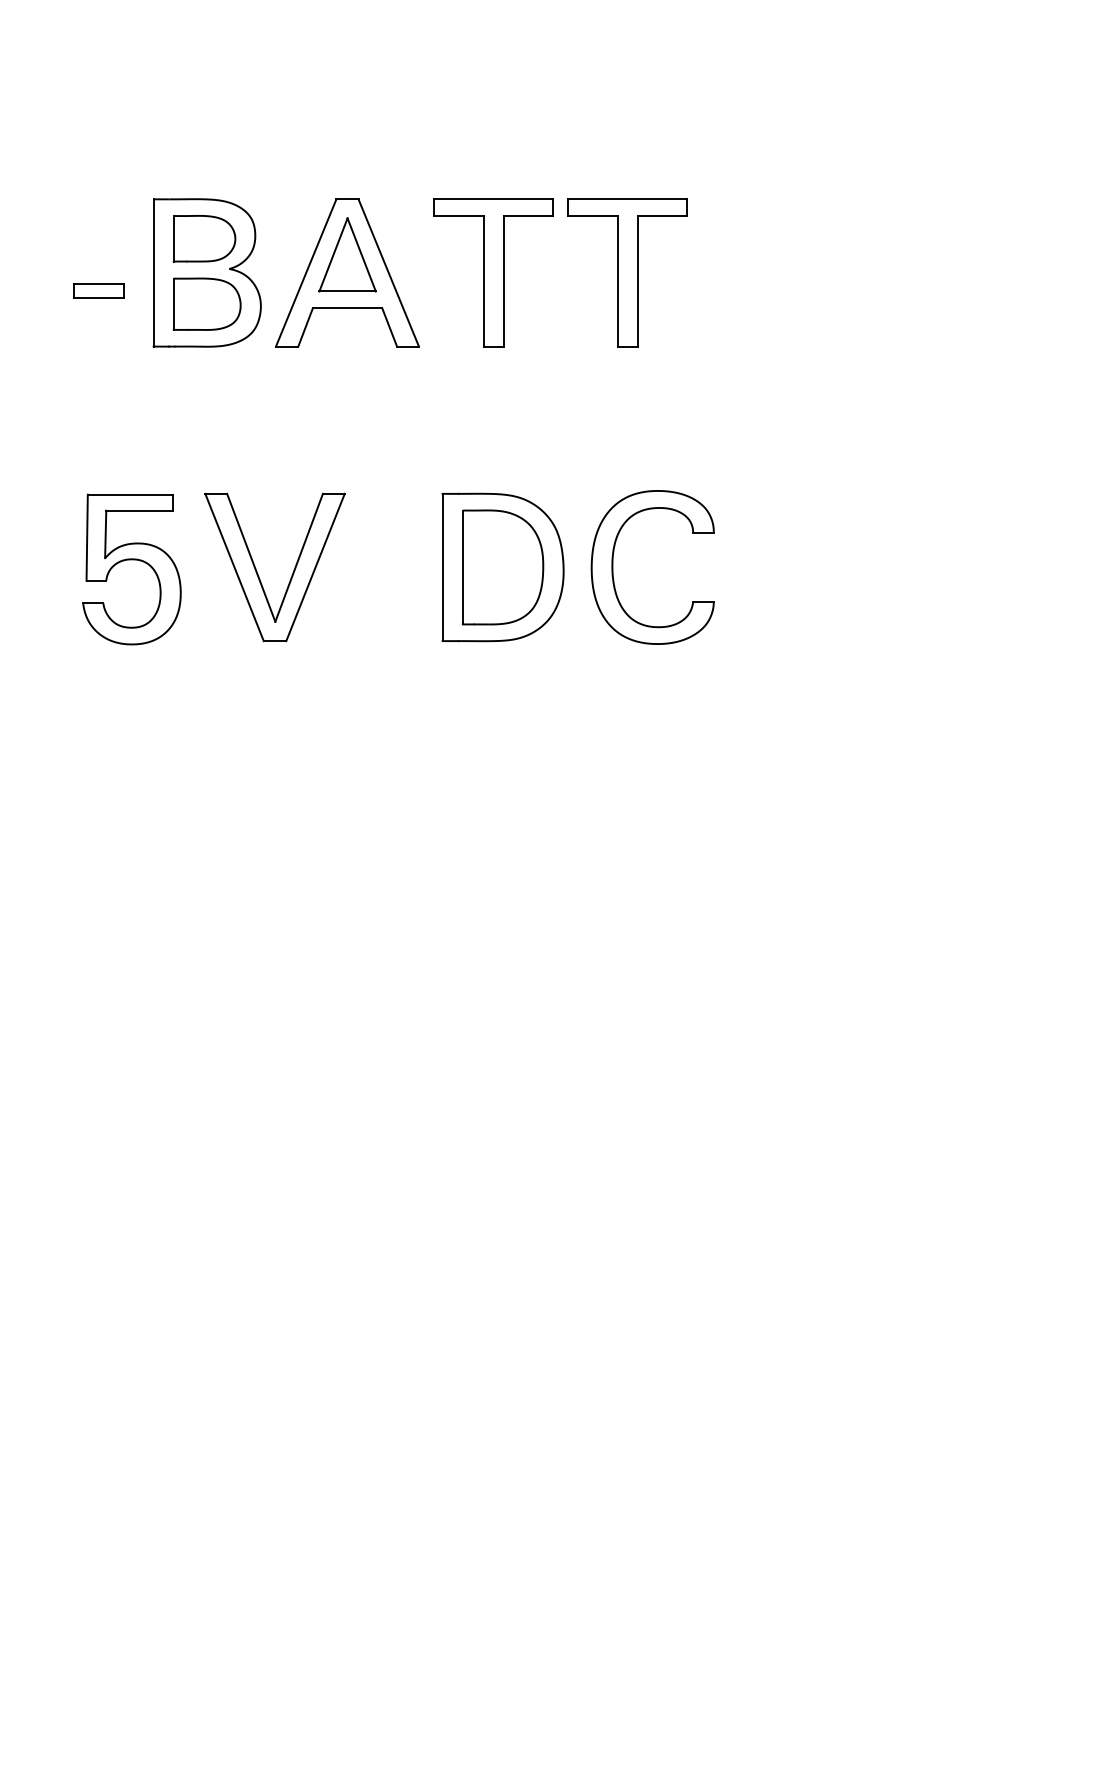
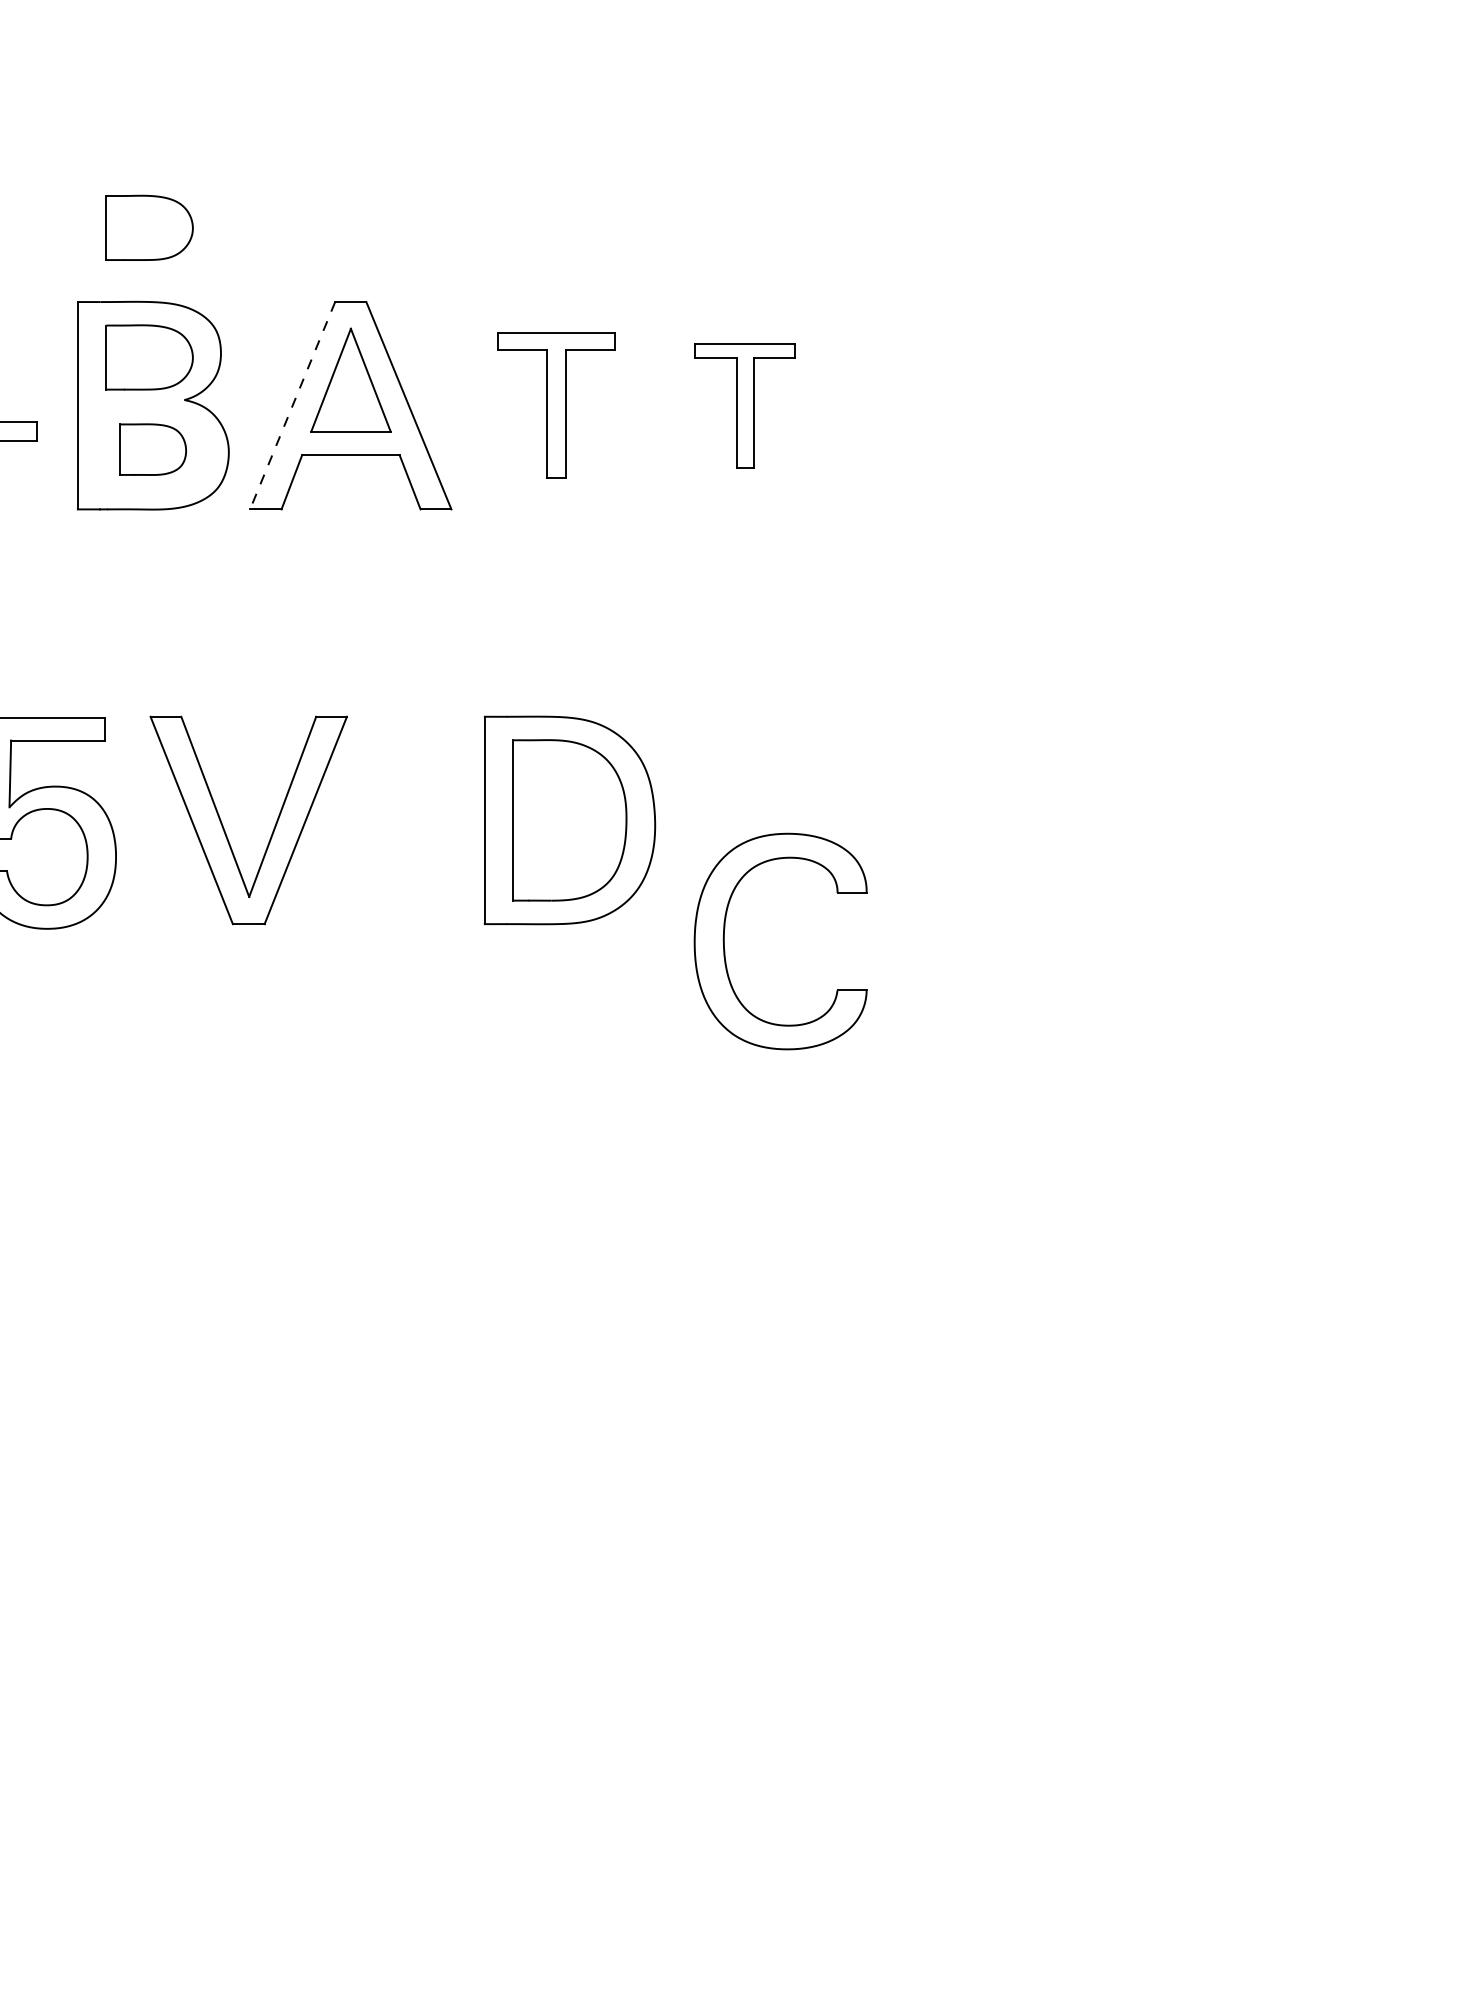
part: (204, 146) -> (149, 227), added
line: (306, 272) -> (293, 405), solid -> dashed
part: (493, 272) -> (556, 405), size x0.7
part: (627, 272) -> (745, 405), size x0.6
part: (206, 303) -> (152, 448), size x0.7
part: (613, 567) -> (725, 941), moved

